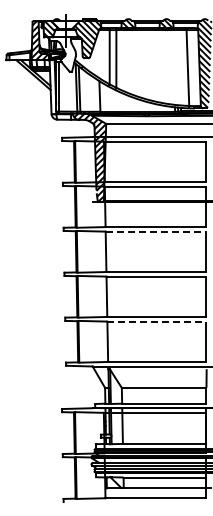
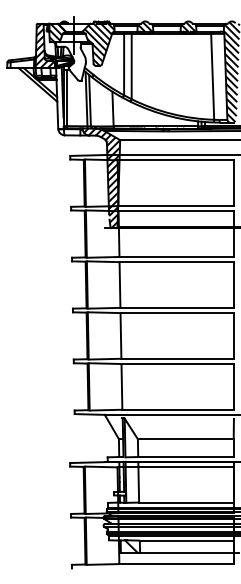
line: (156, 231) -> (177, 261), dashed -> solid
line: (156, 321) -> (177, 363), dashed -> solid

